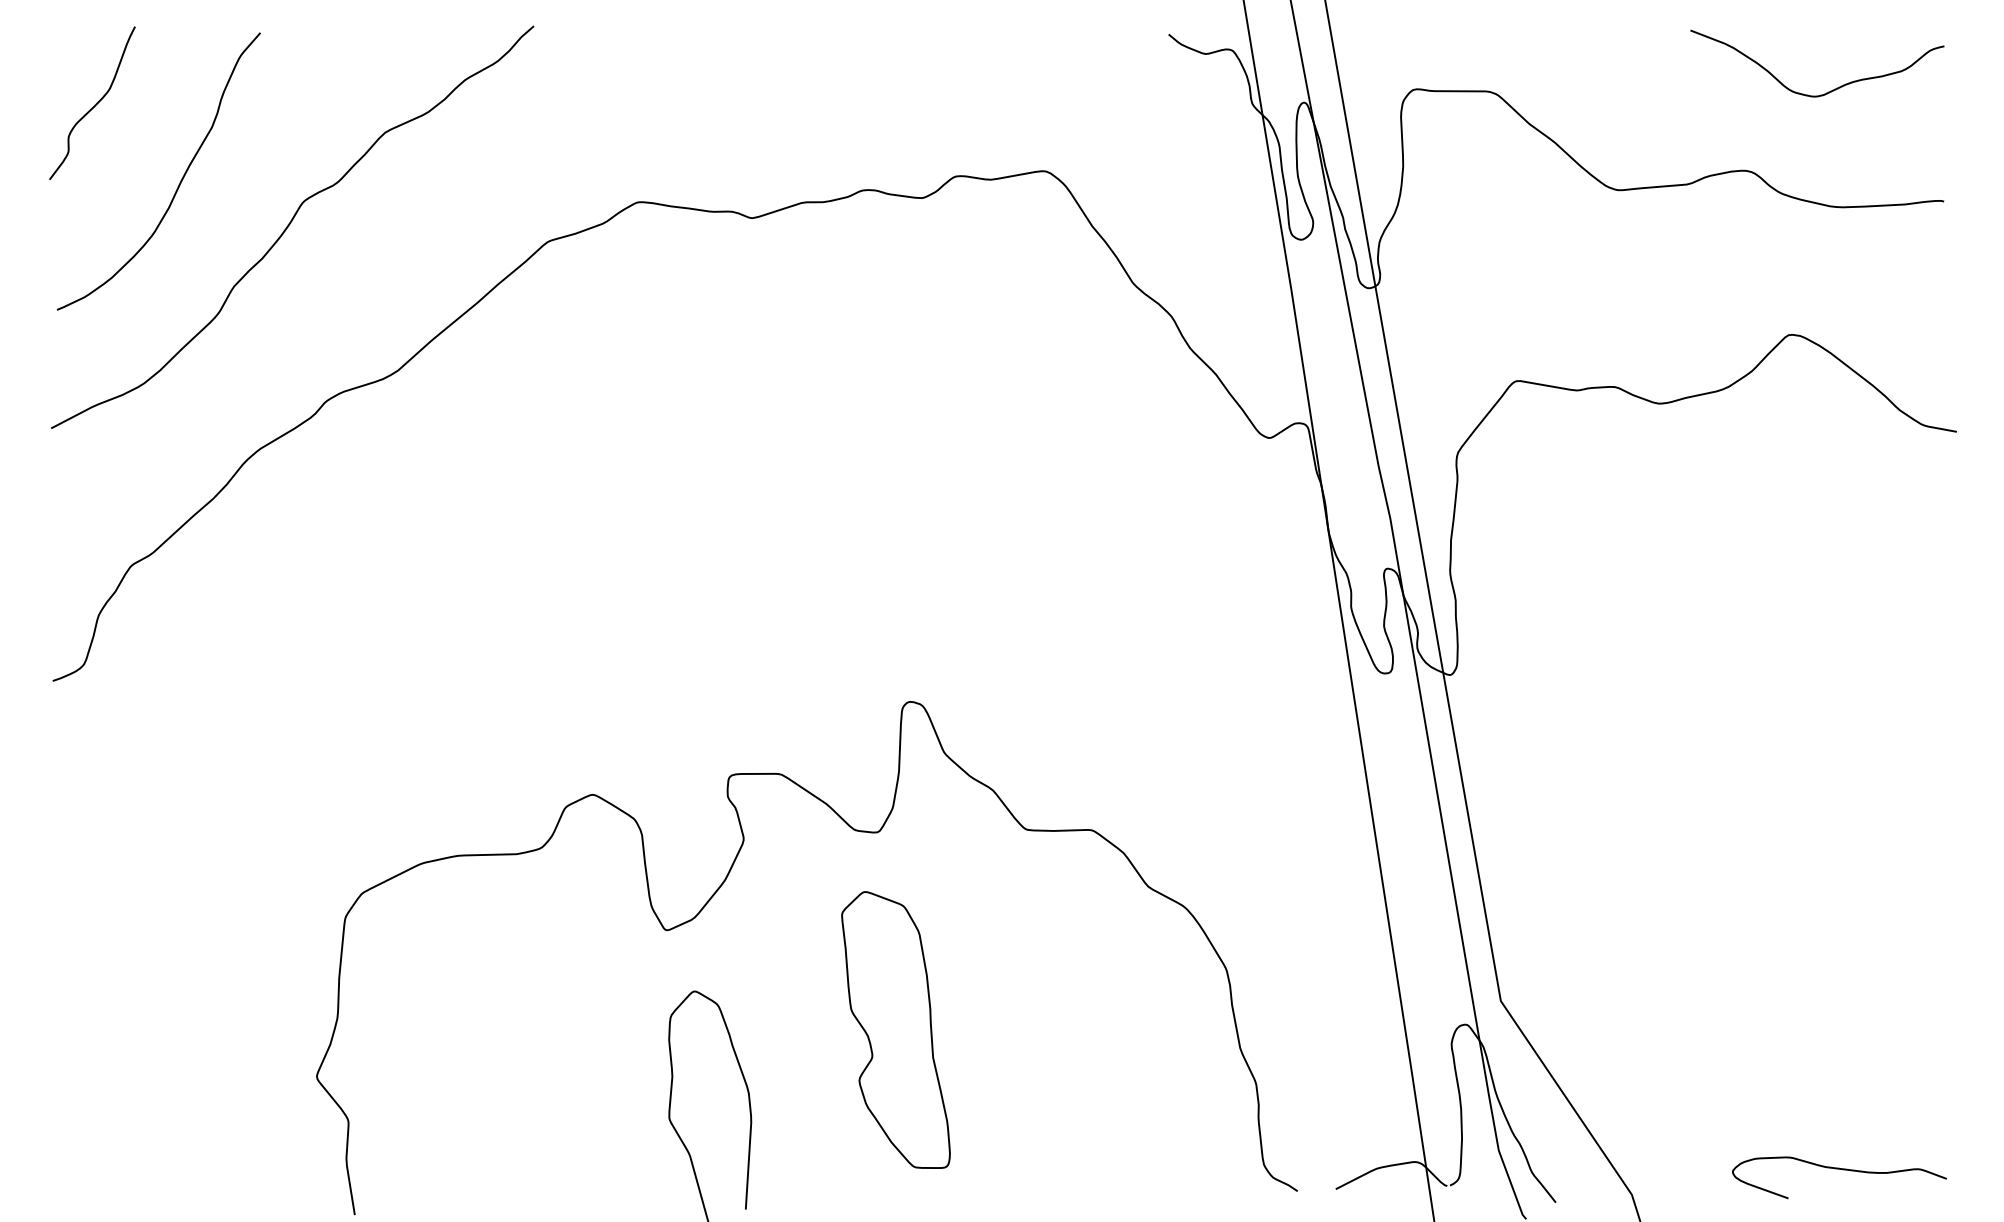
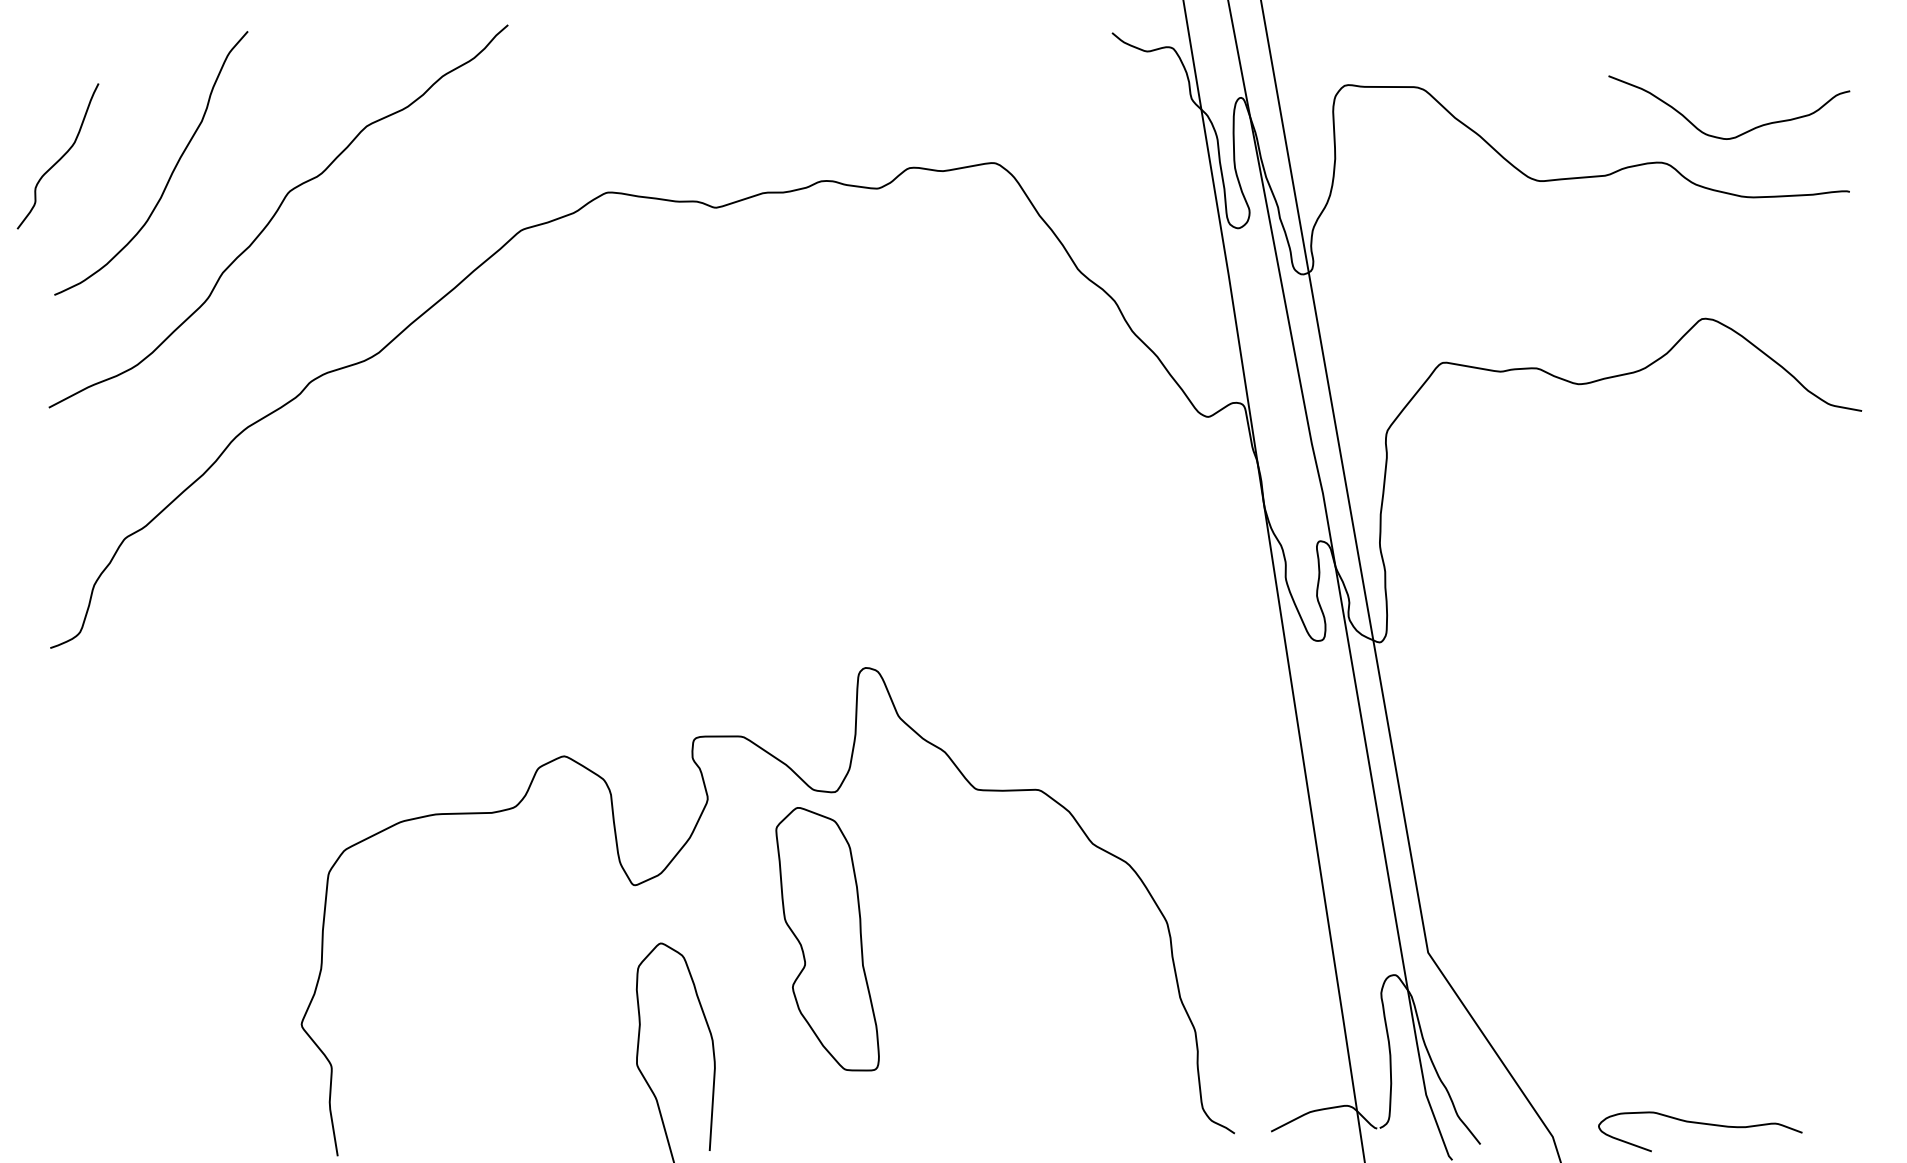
curve: (1830, 90) -> (1741, 133), moved
curve: (93, 105) -> (59, 158), moved
part: (895, 1030) -> (827, 939), moved
curve: (1839, 1170) -> (1700, 1124), moved

